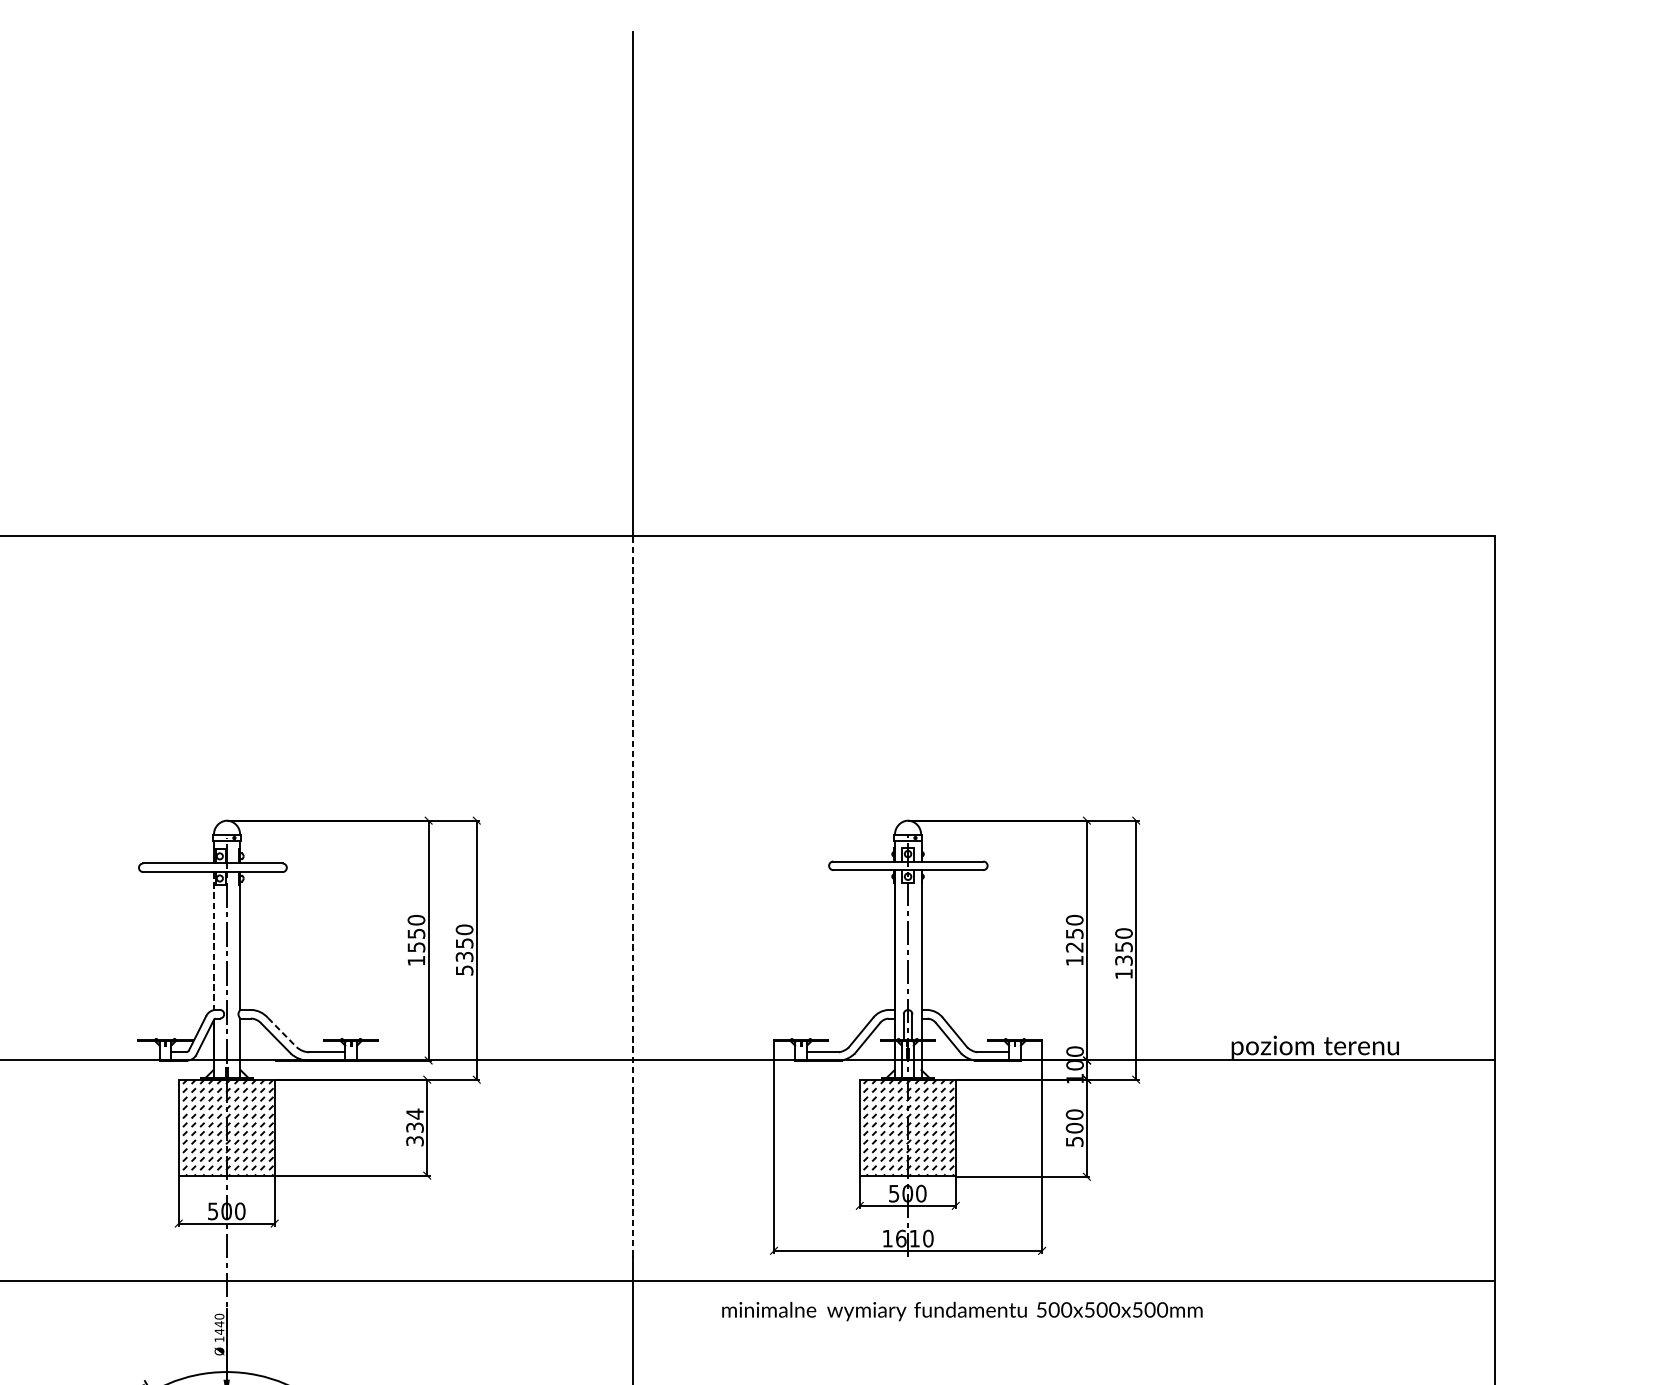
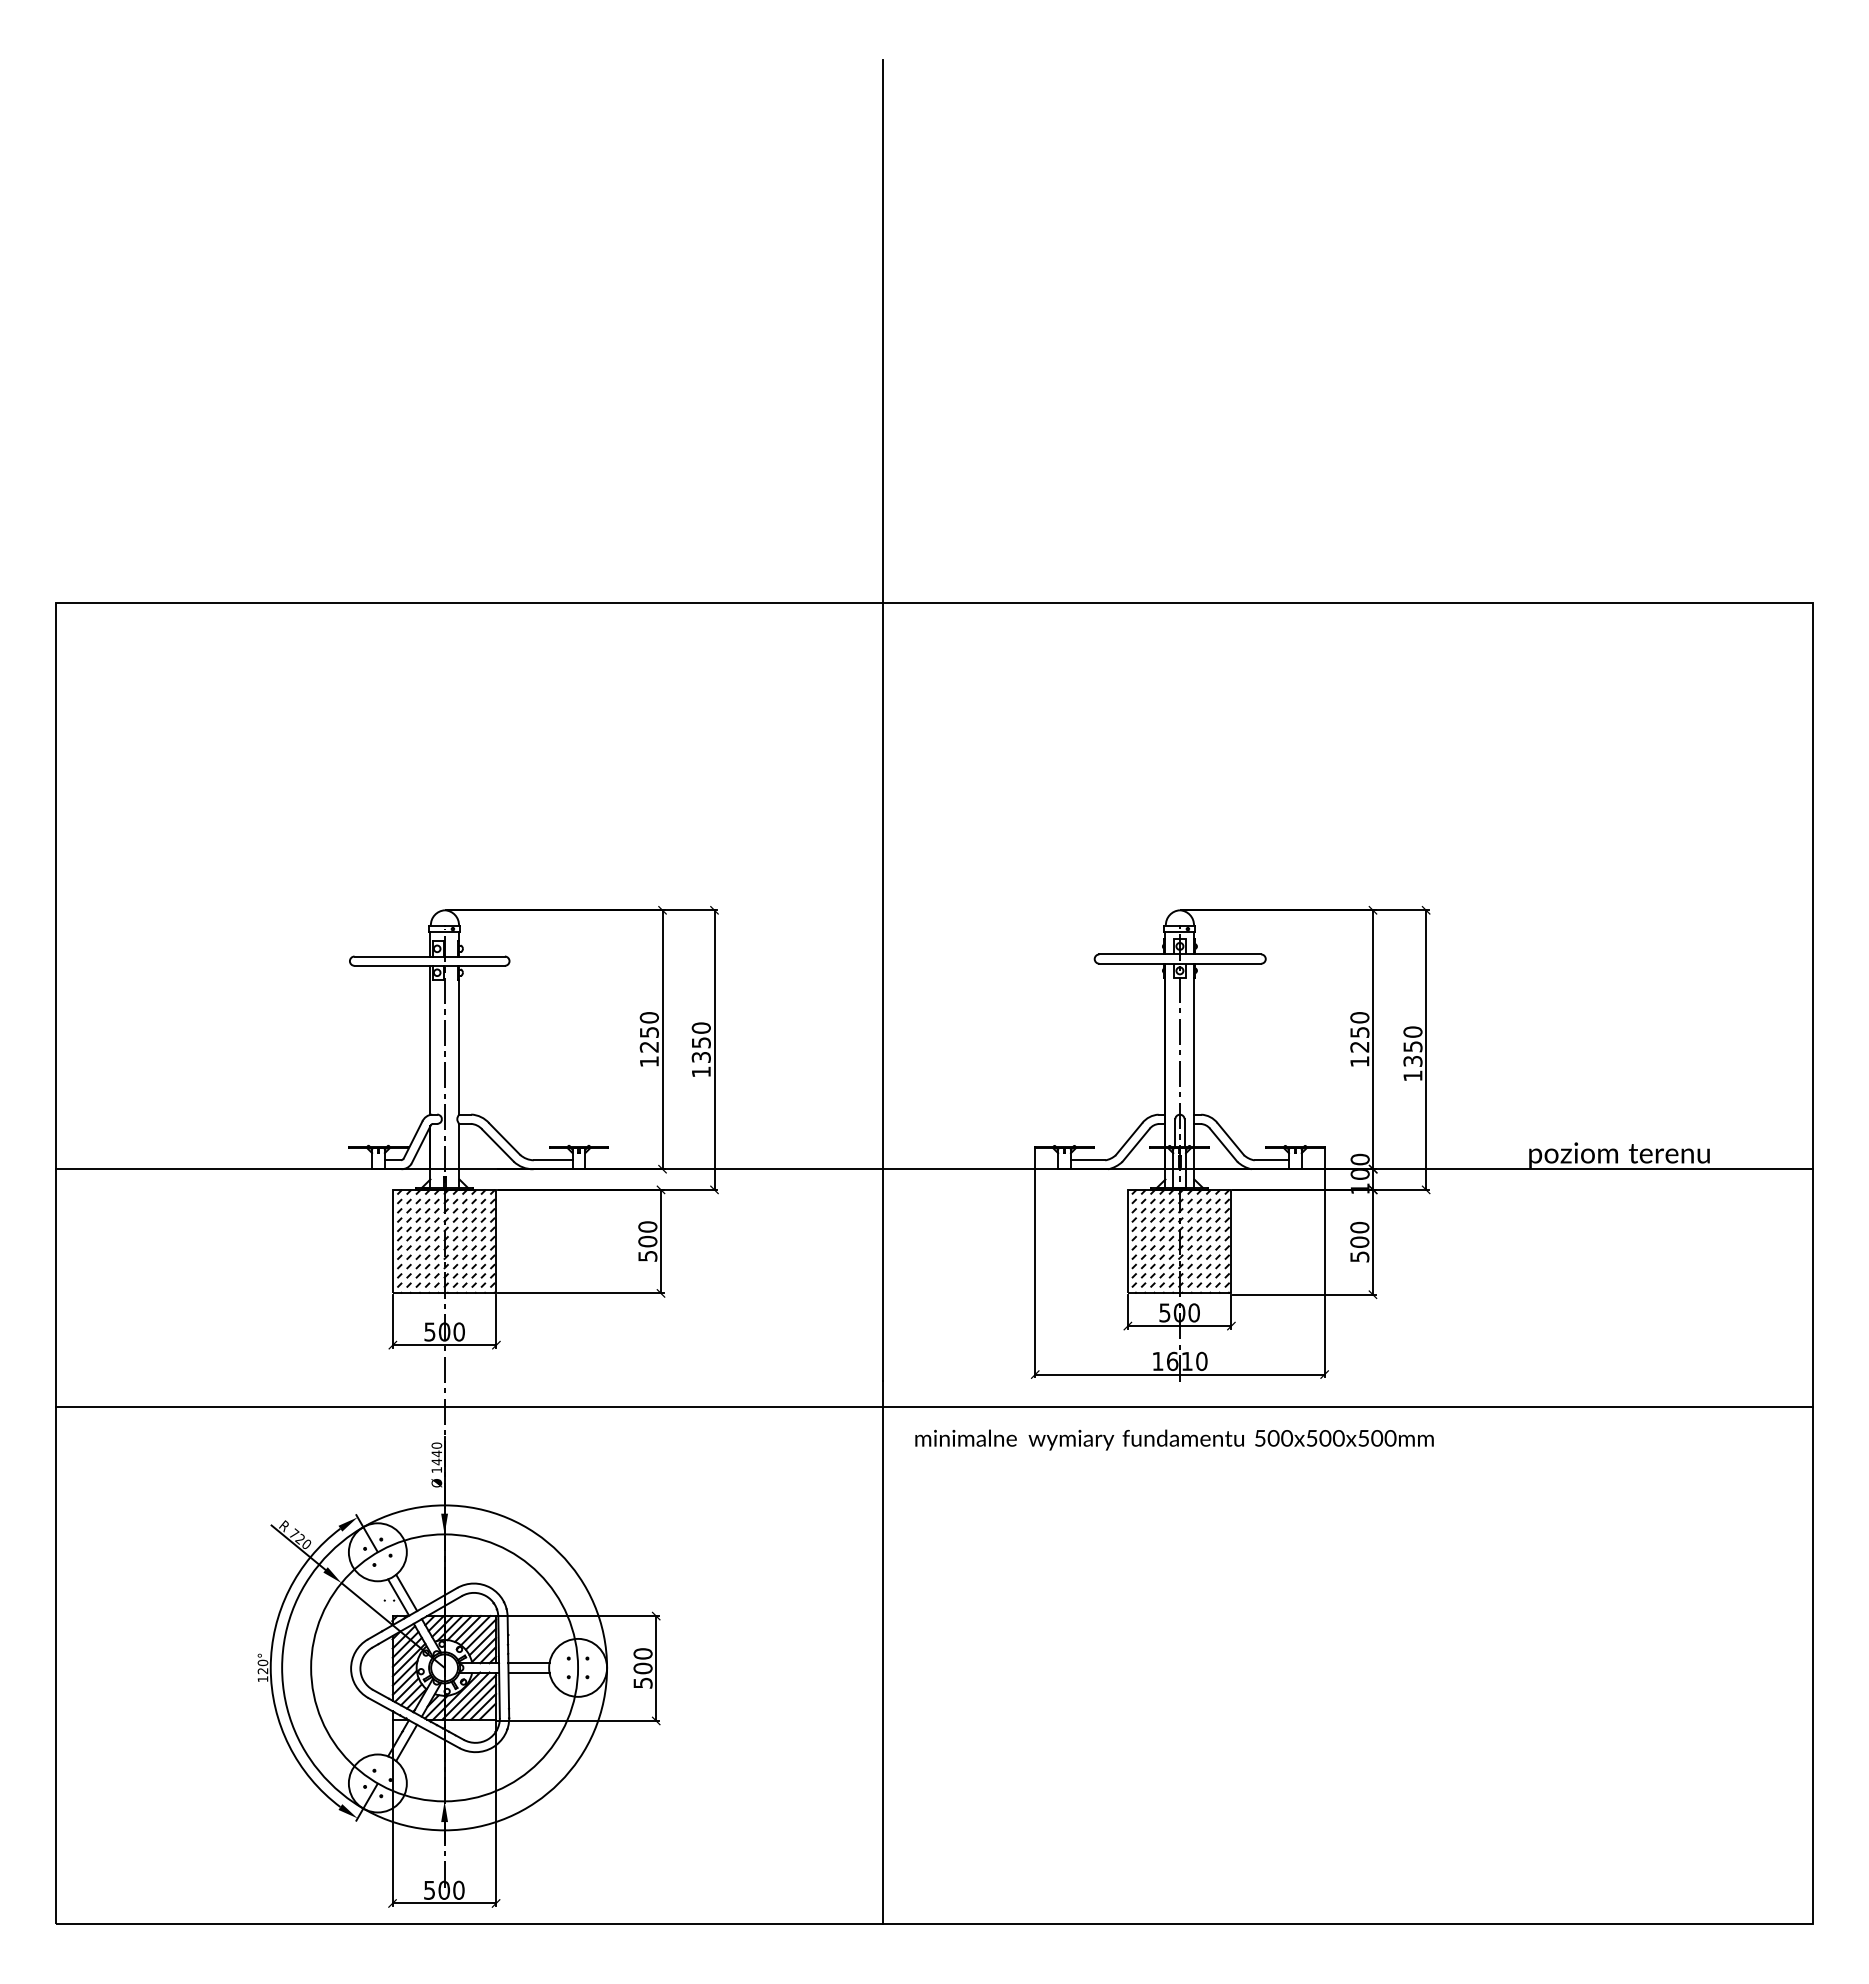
line: (633, 896) -> (883, 992), dashed -> solid
line: (213, 941) -> (430, 1040), dashed -> solid
text: (415, 946) -> (648, 1046), 1550 -> 1250
text: (464, 969) -> (701, 1071), 5350 -> 1350
line: (283, 1033) -> (505, 1139), dashed -> solid
text: (414, 1127) -> (647, 1241), 334 -> 500
text: (962, 1310) -> (1174, 1439), moved

